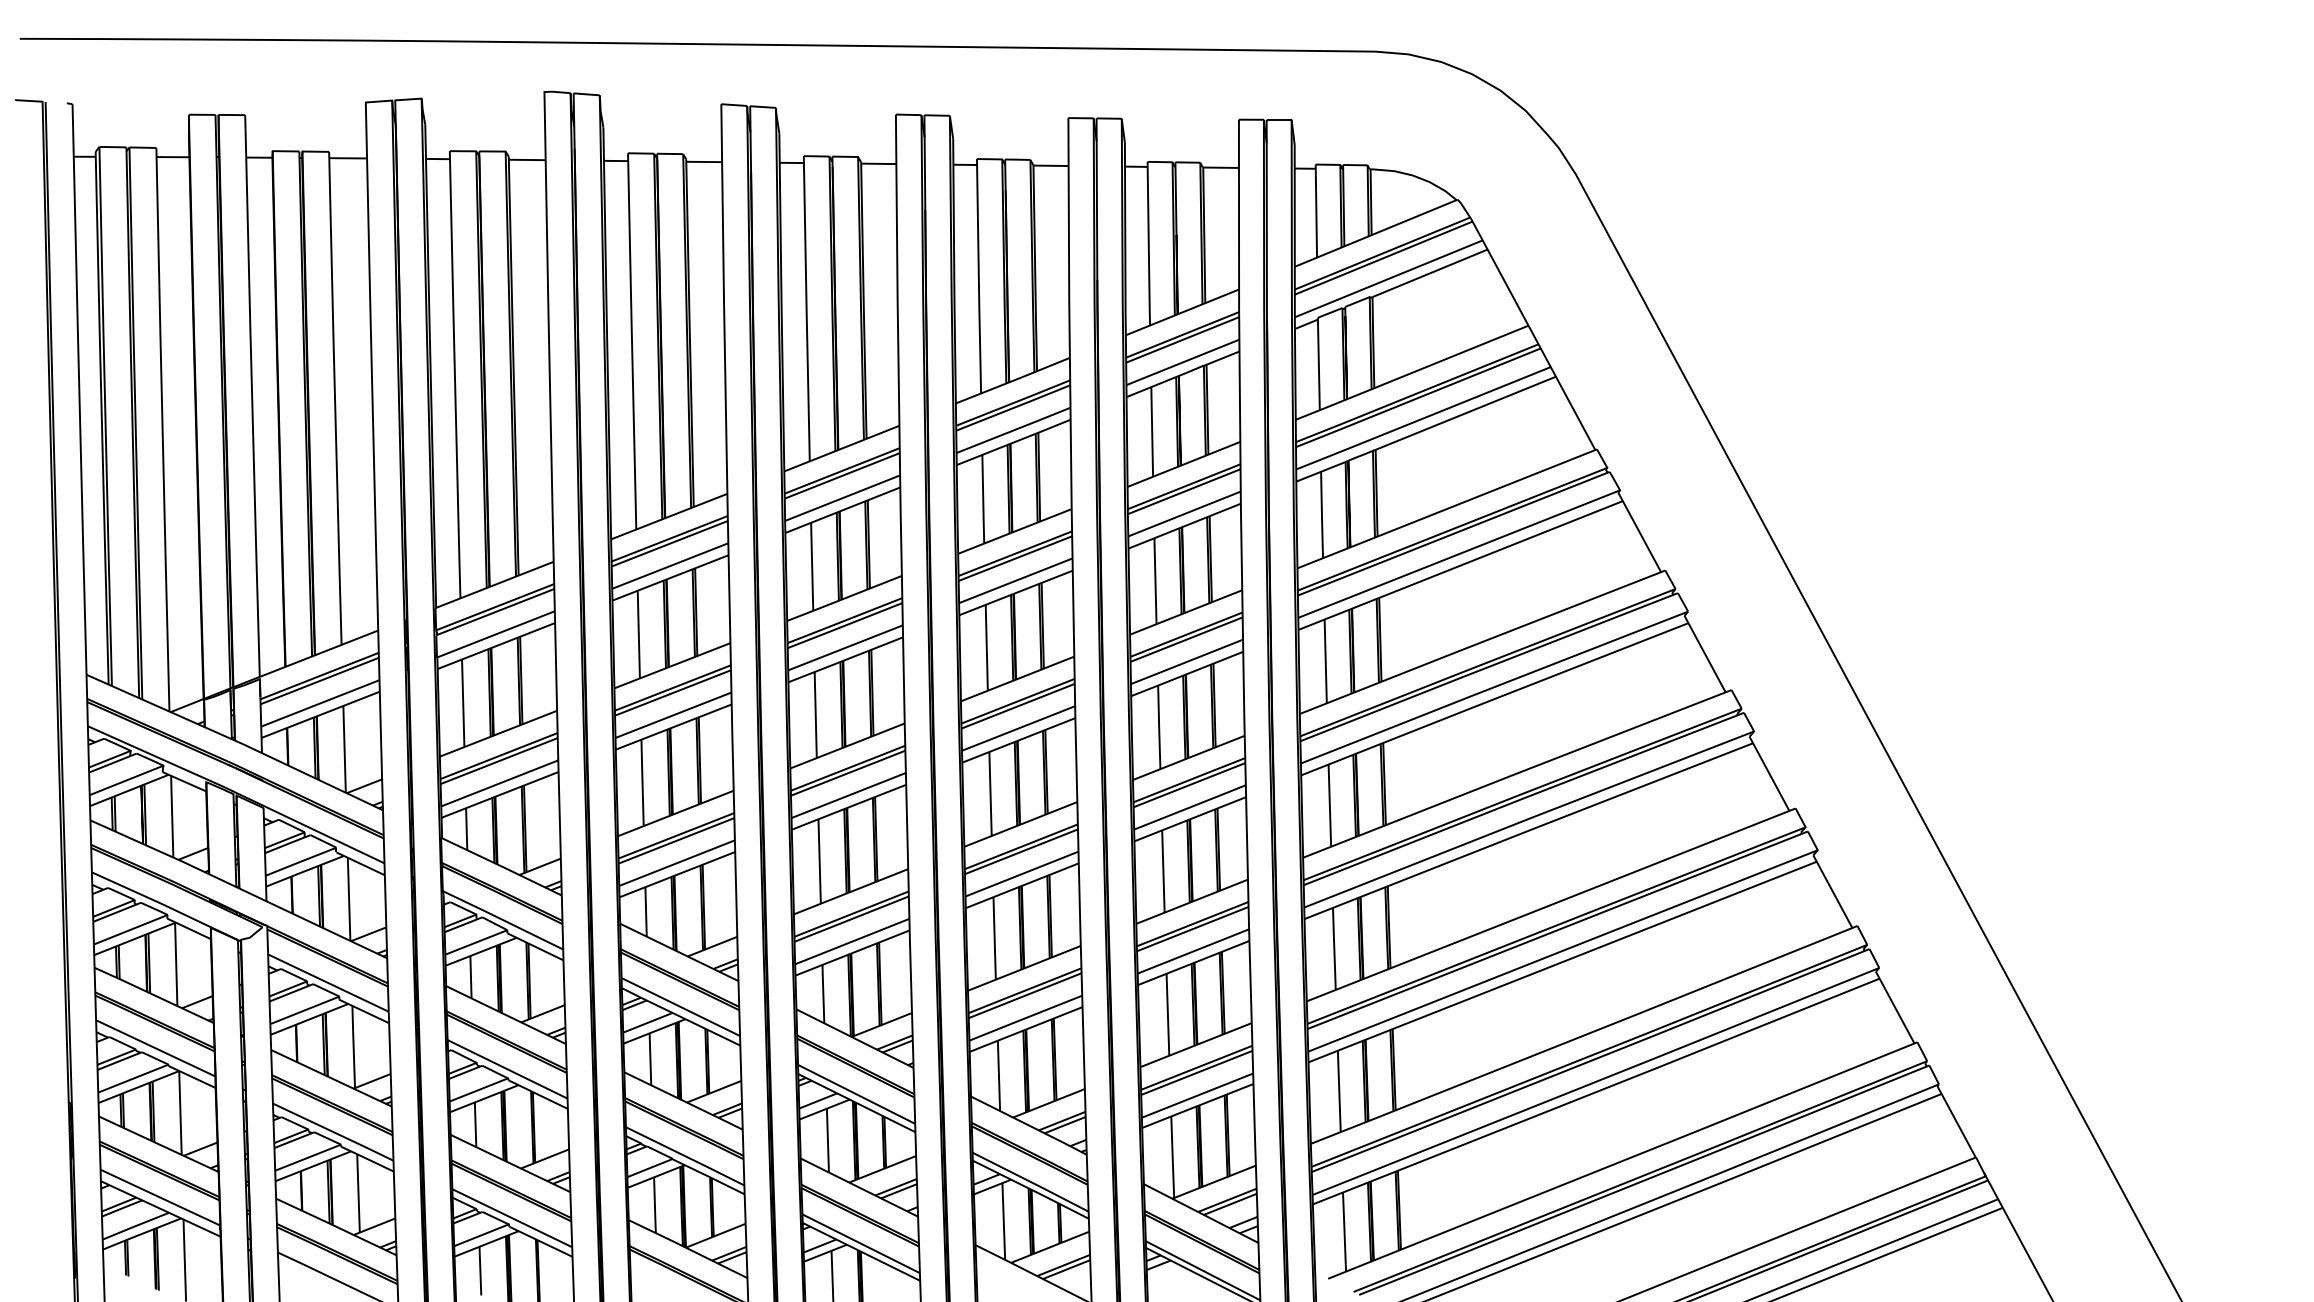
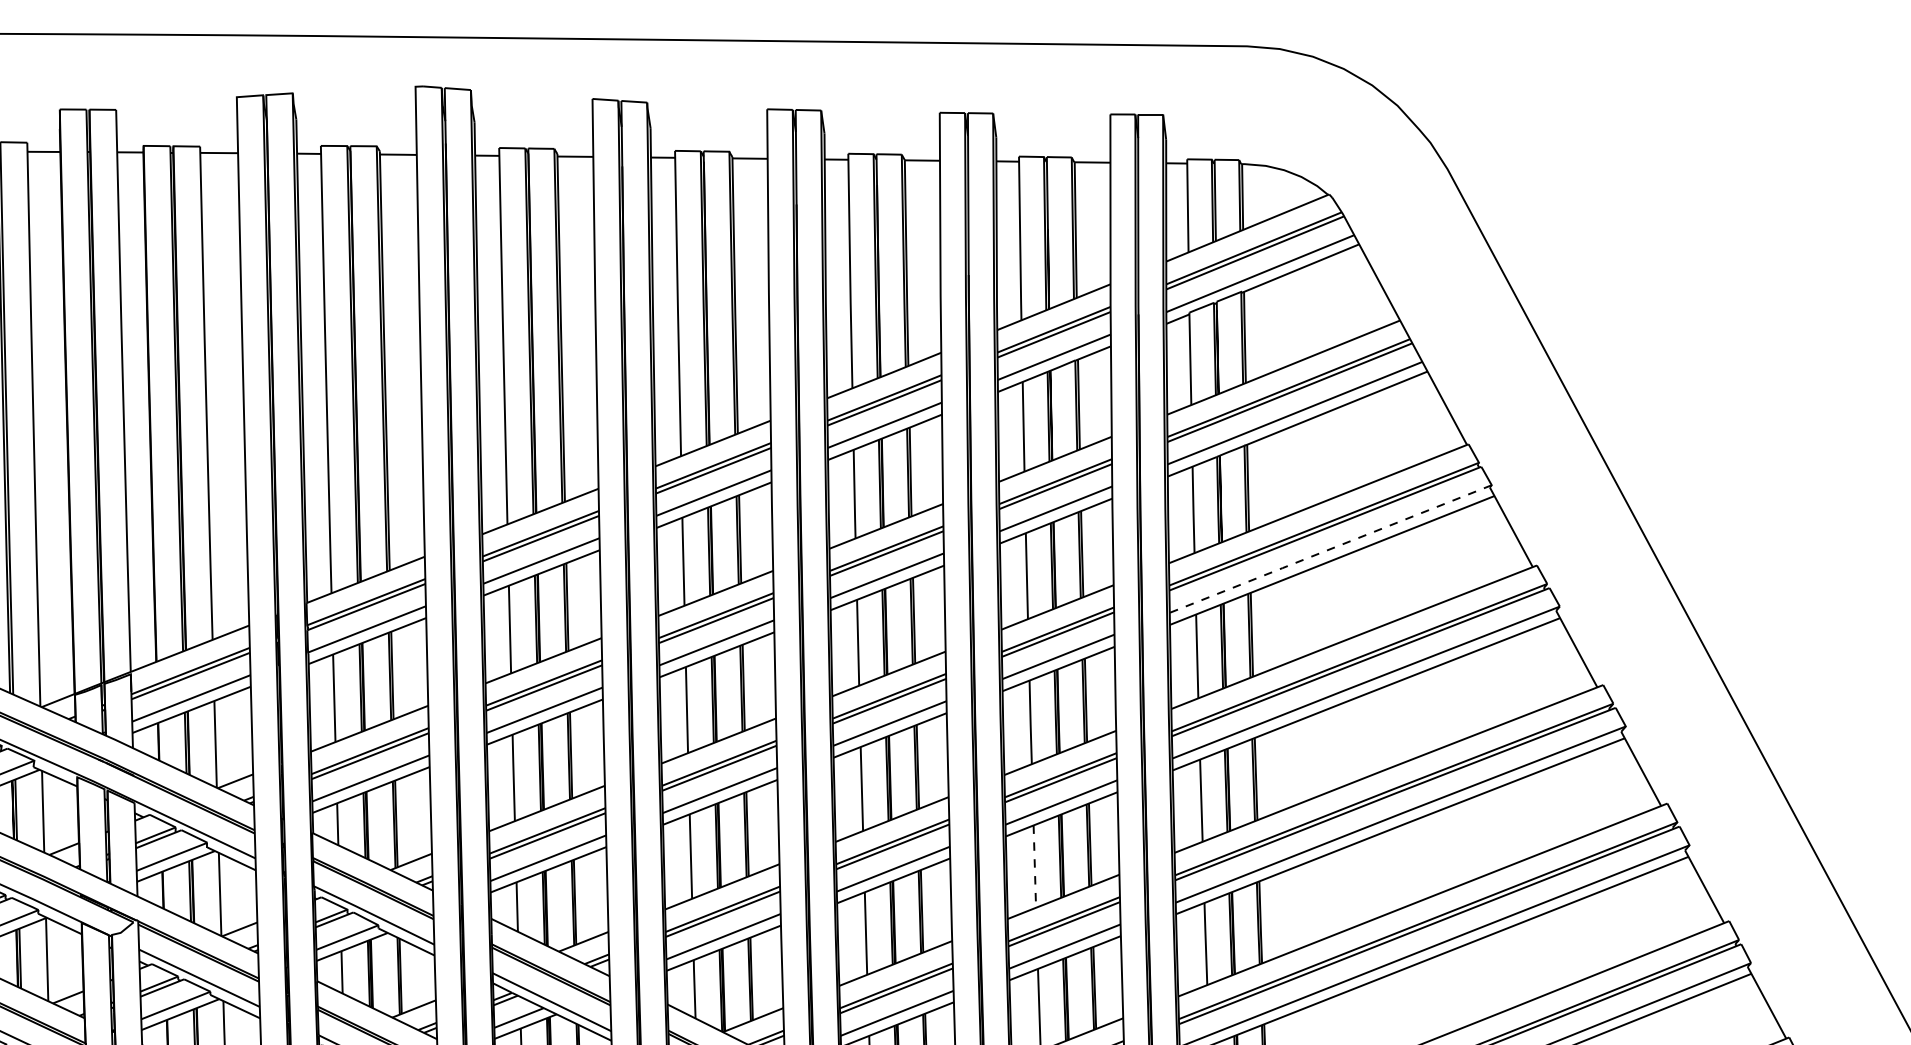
line: (1458, 554) -> (1330, 549), solid -> dashed
line: (1163, 872) -> (1034, 867), solid -> dashed

